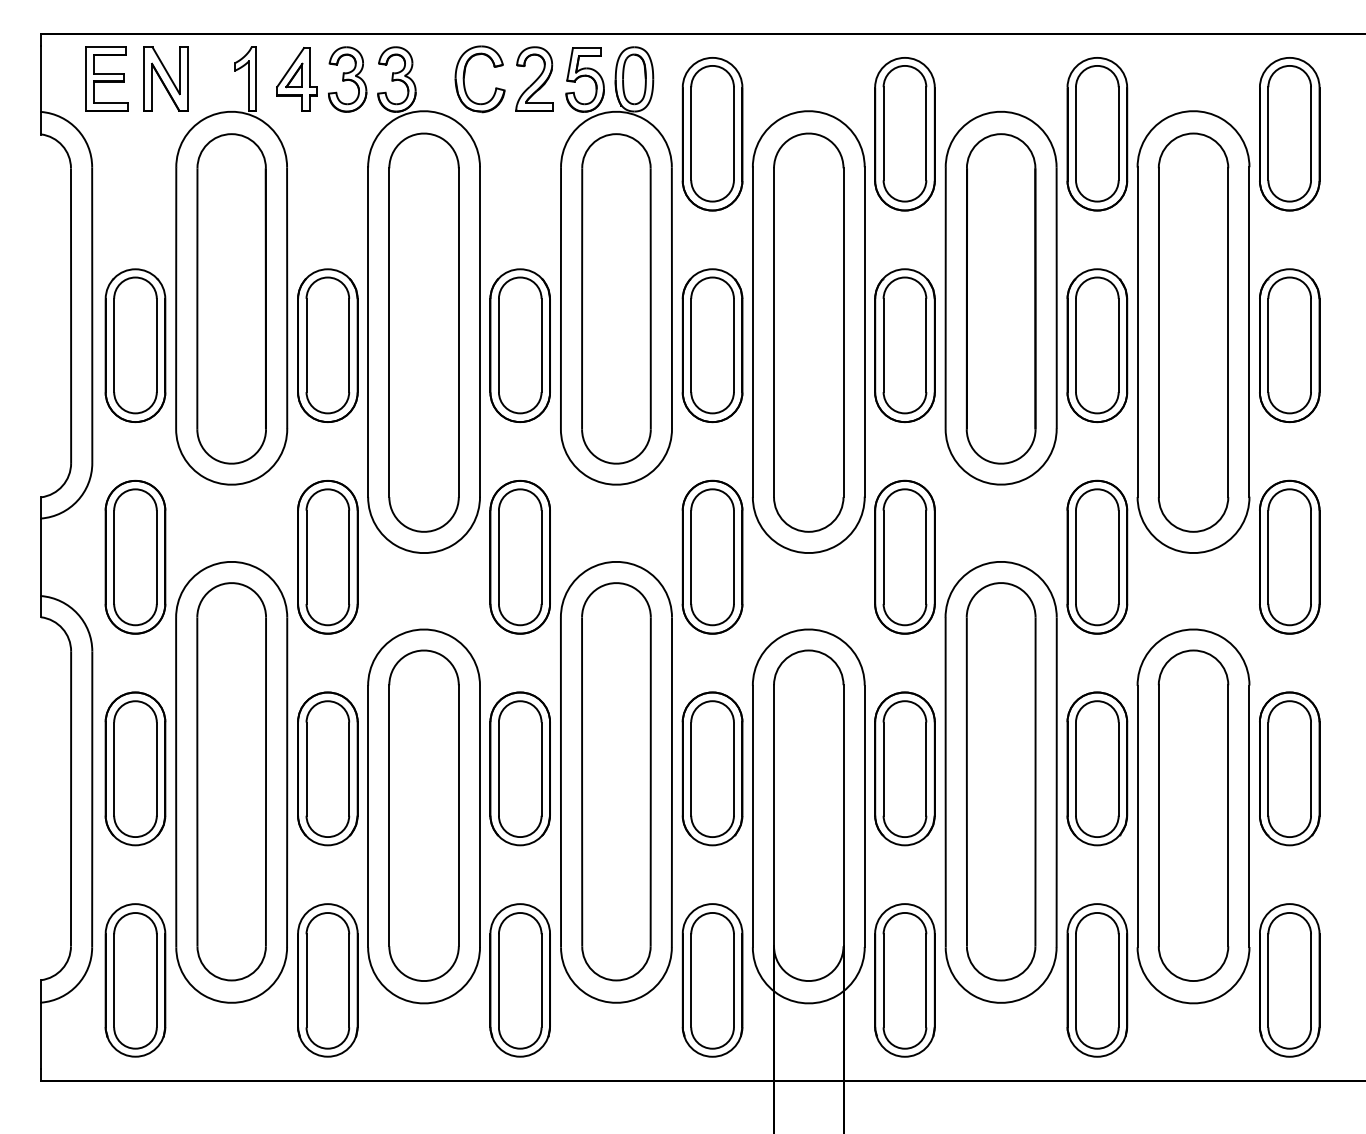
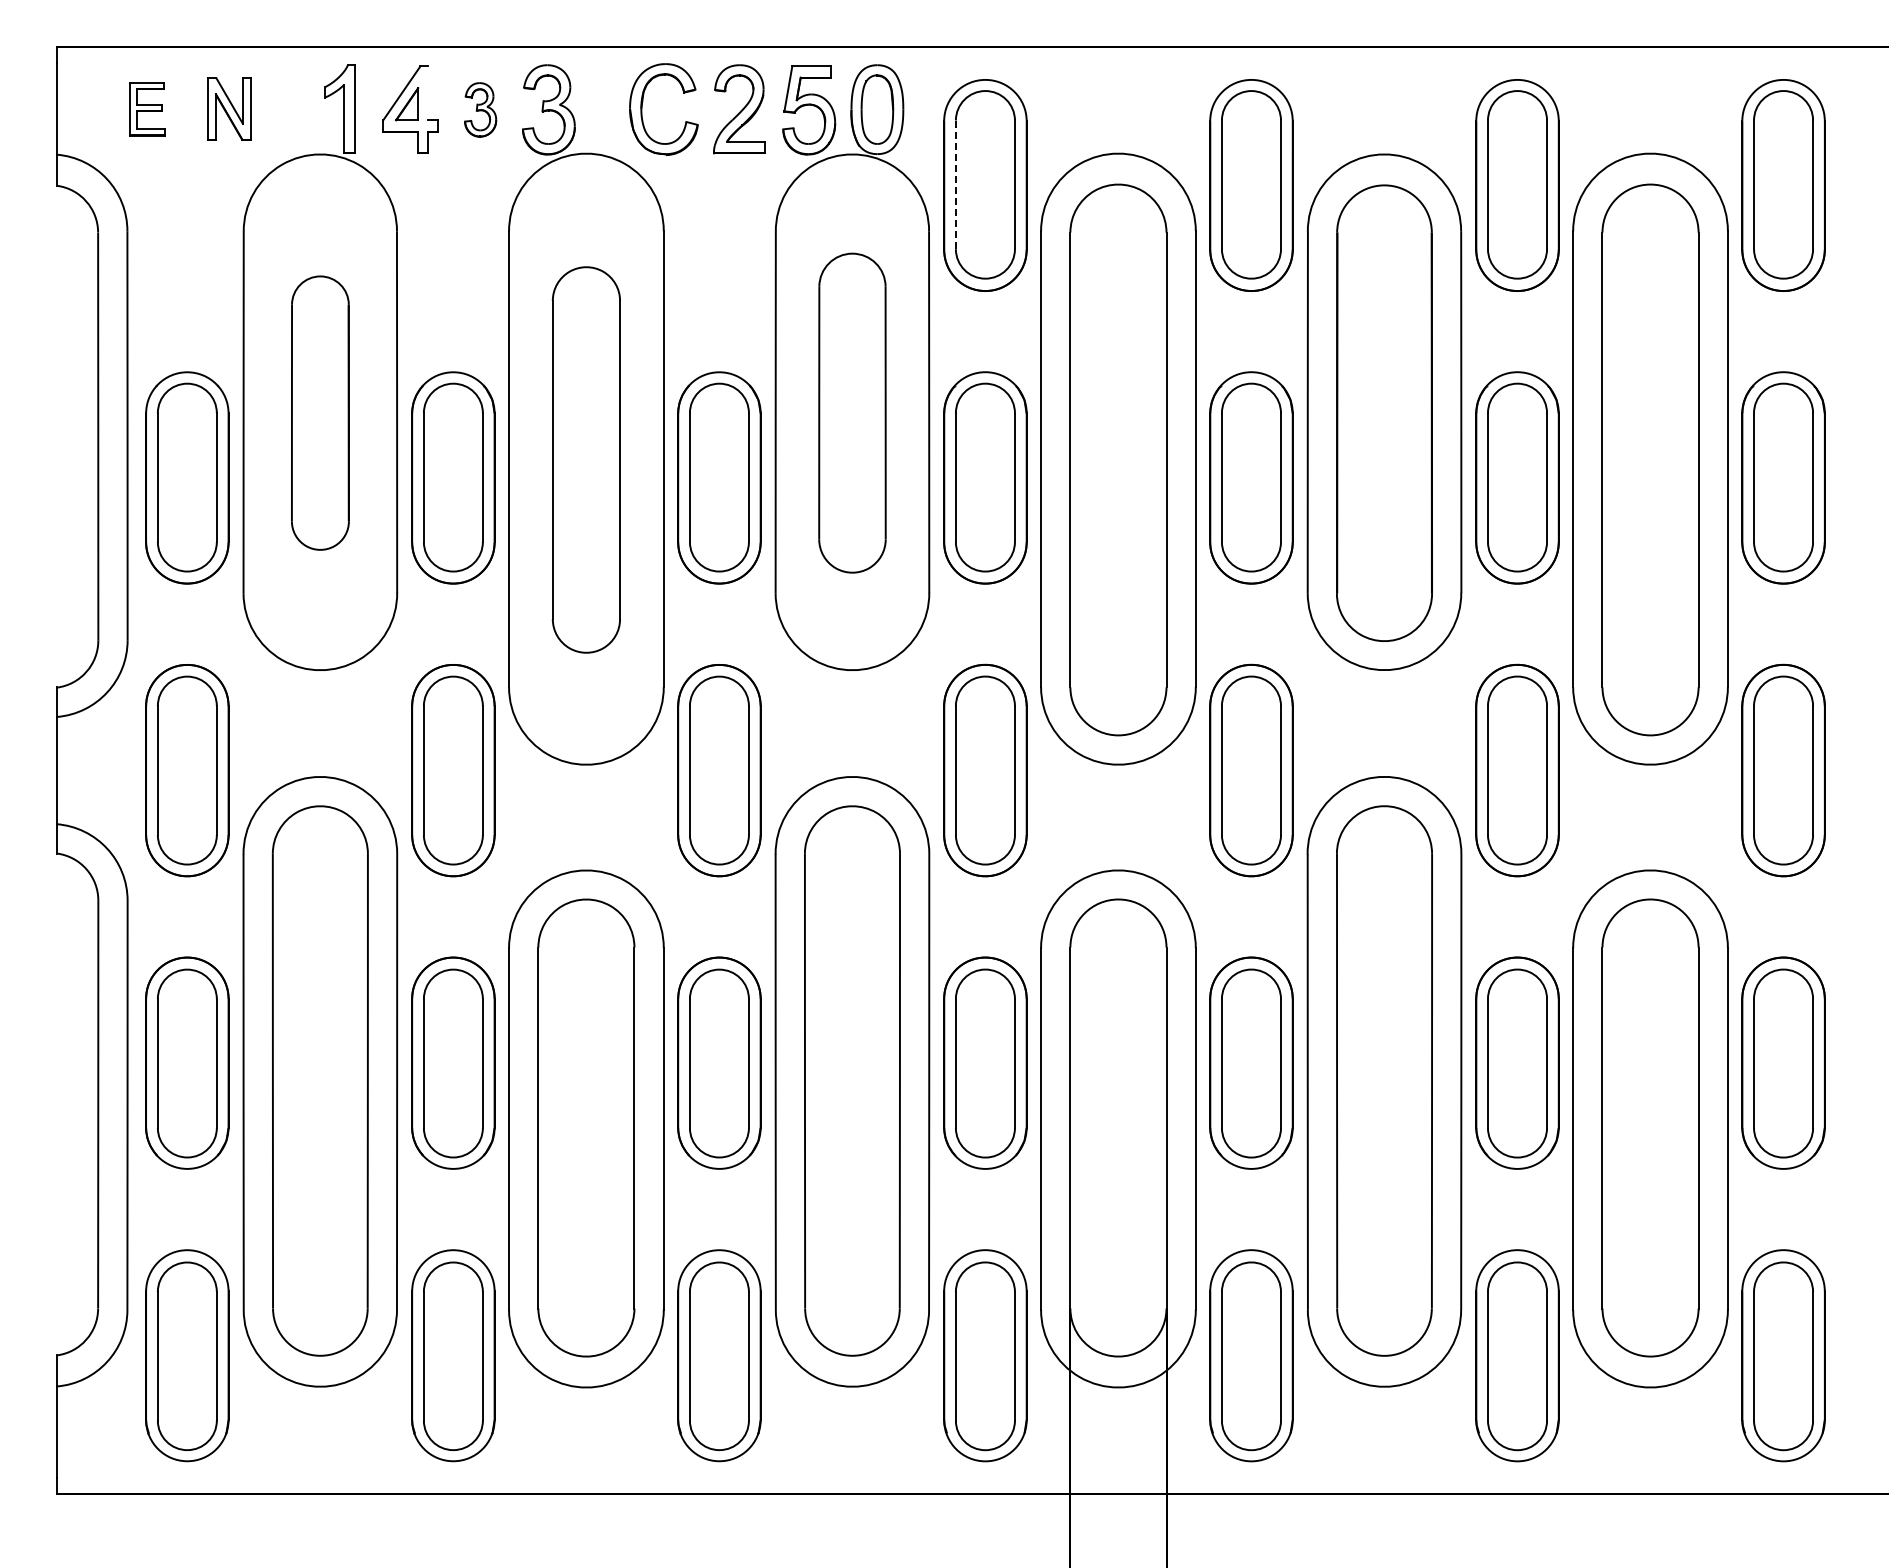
line: (309, 67) -> (428, 93), removed
part: (106, 78) -> (147, 108), size x0.6
part: (165, 78) -> (229, 108), size x0.7
part: (347, 79) -> (480, 109), size x0.6
line: (691, 133) -> (956, 184), solid -> dashed
part: (231, 298) -> (320, 412), size x0.6
part: (616, 298) -> (852, 412), size x0.7
part: (424, 332) -> (586, 459), size x0.7

